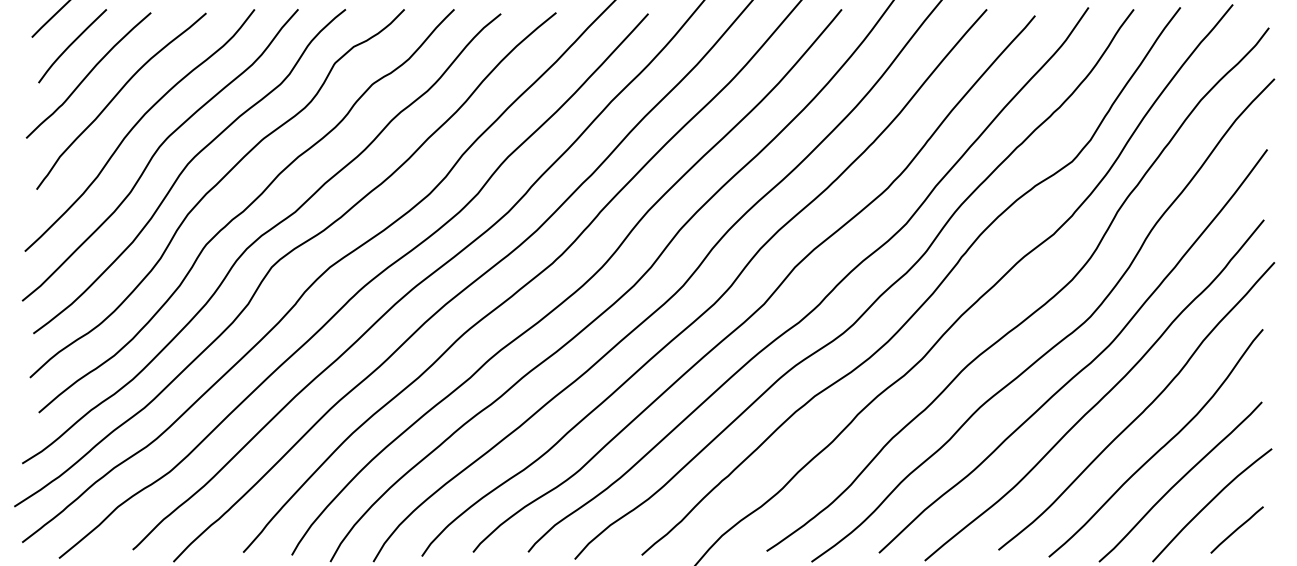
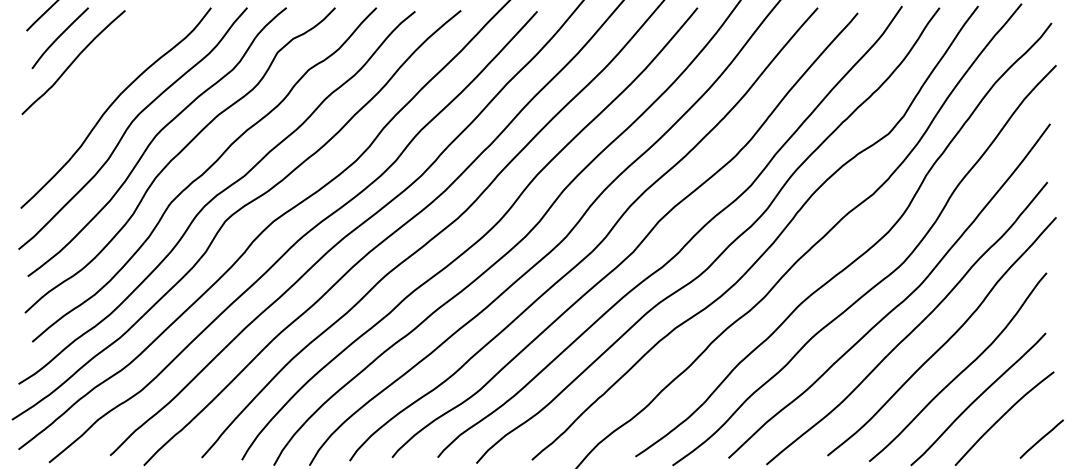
curve: (117, 95) -> (97, 79), removed
line: (1236, 529) -> (1041, 438), moved

